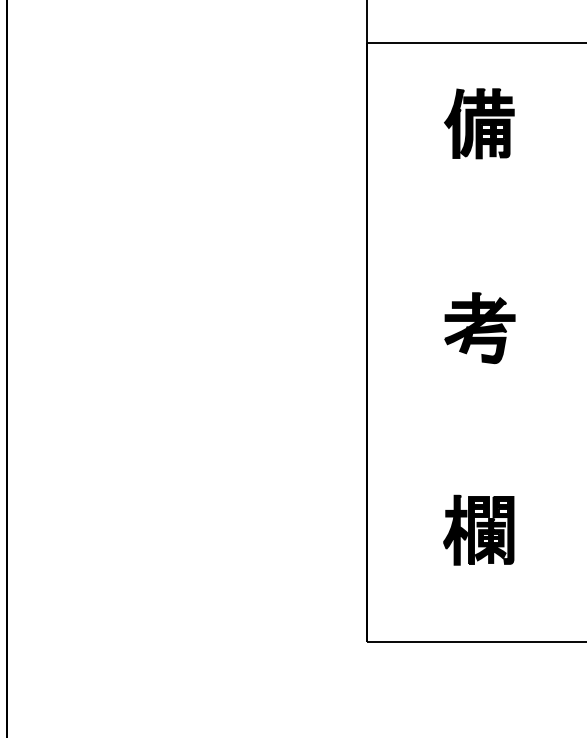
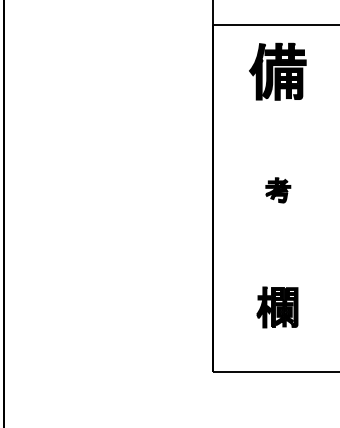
part: (478, 123) -> (277, 71), size x1.4
part: (480, 328) -> (278, 190), size x0.6

